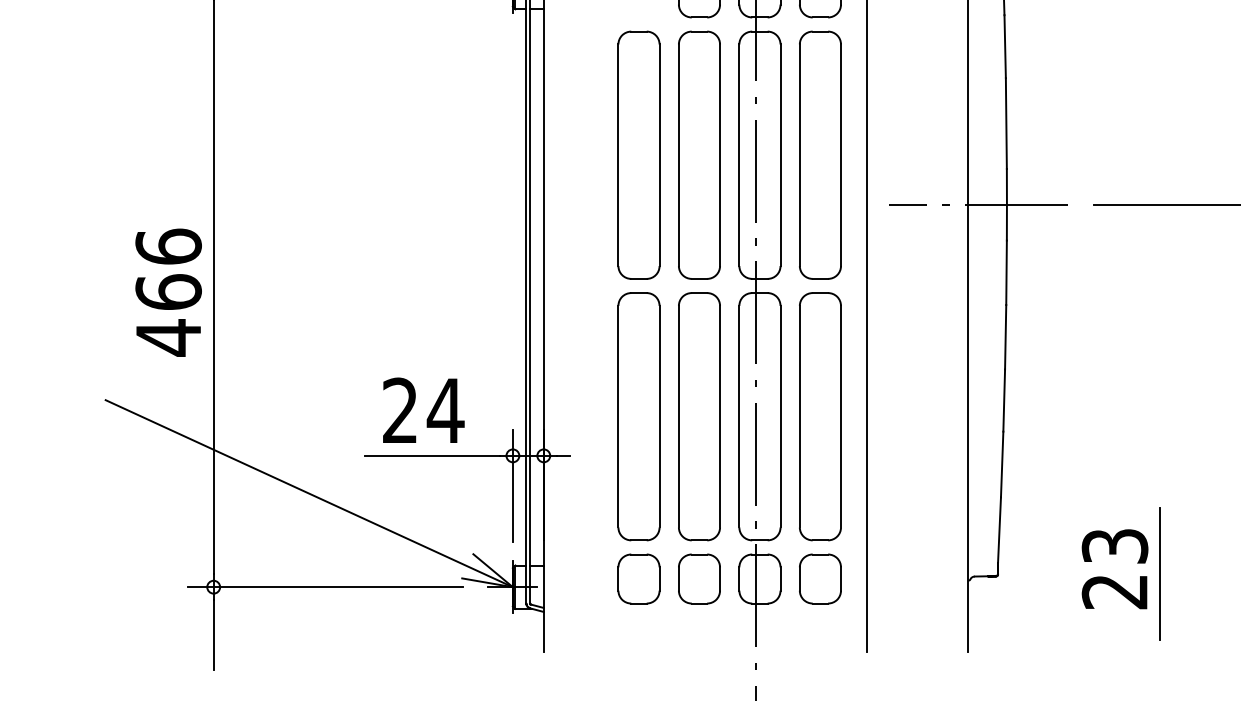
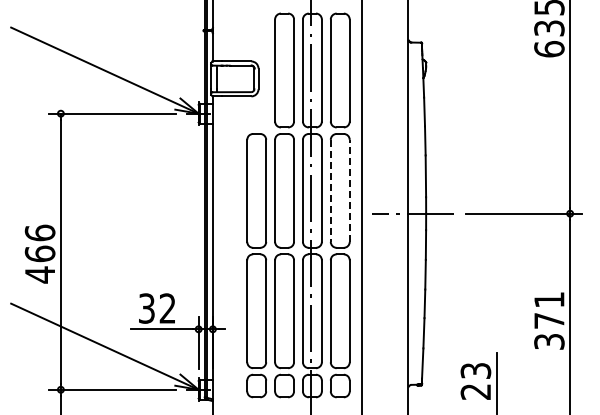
line: (840, 154) -> (349, 190), solid -> dashed
line: (799, 156) -> (330, 191), solid -> dashed
text: (423, 410) -> (157, 308), 24 -> 32

